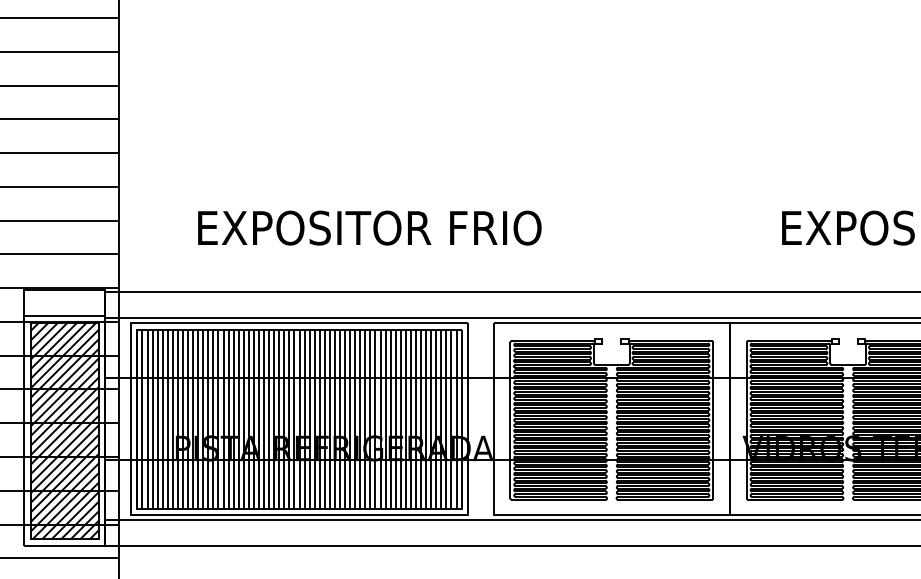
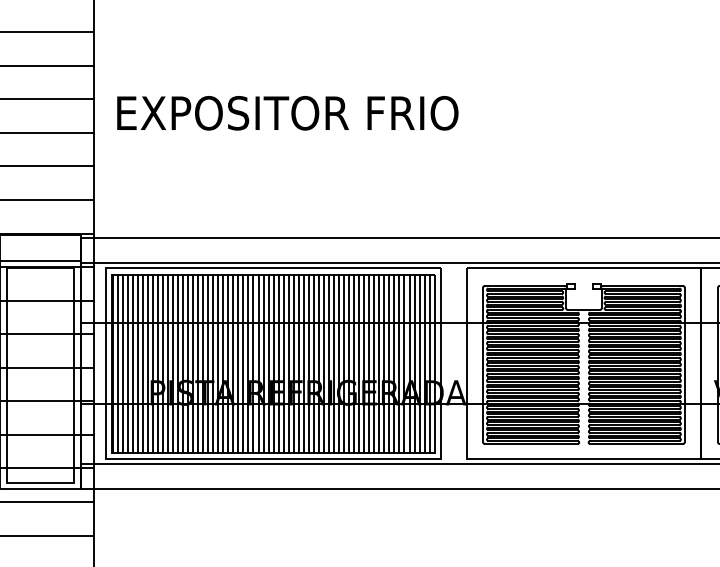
text: (369, 227) -> (287, 112), moved
hatch: (64, 430) -> (40, 374), removed

